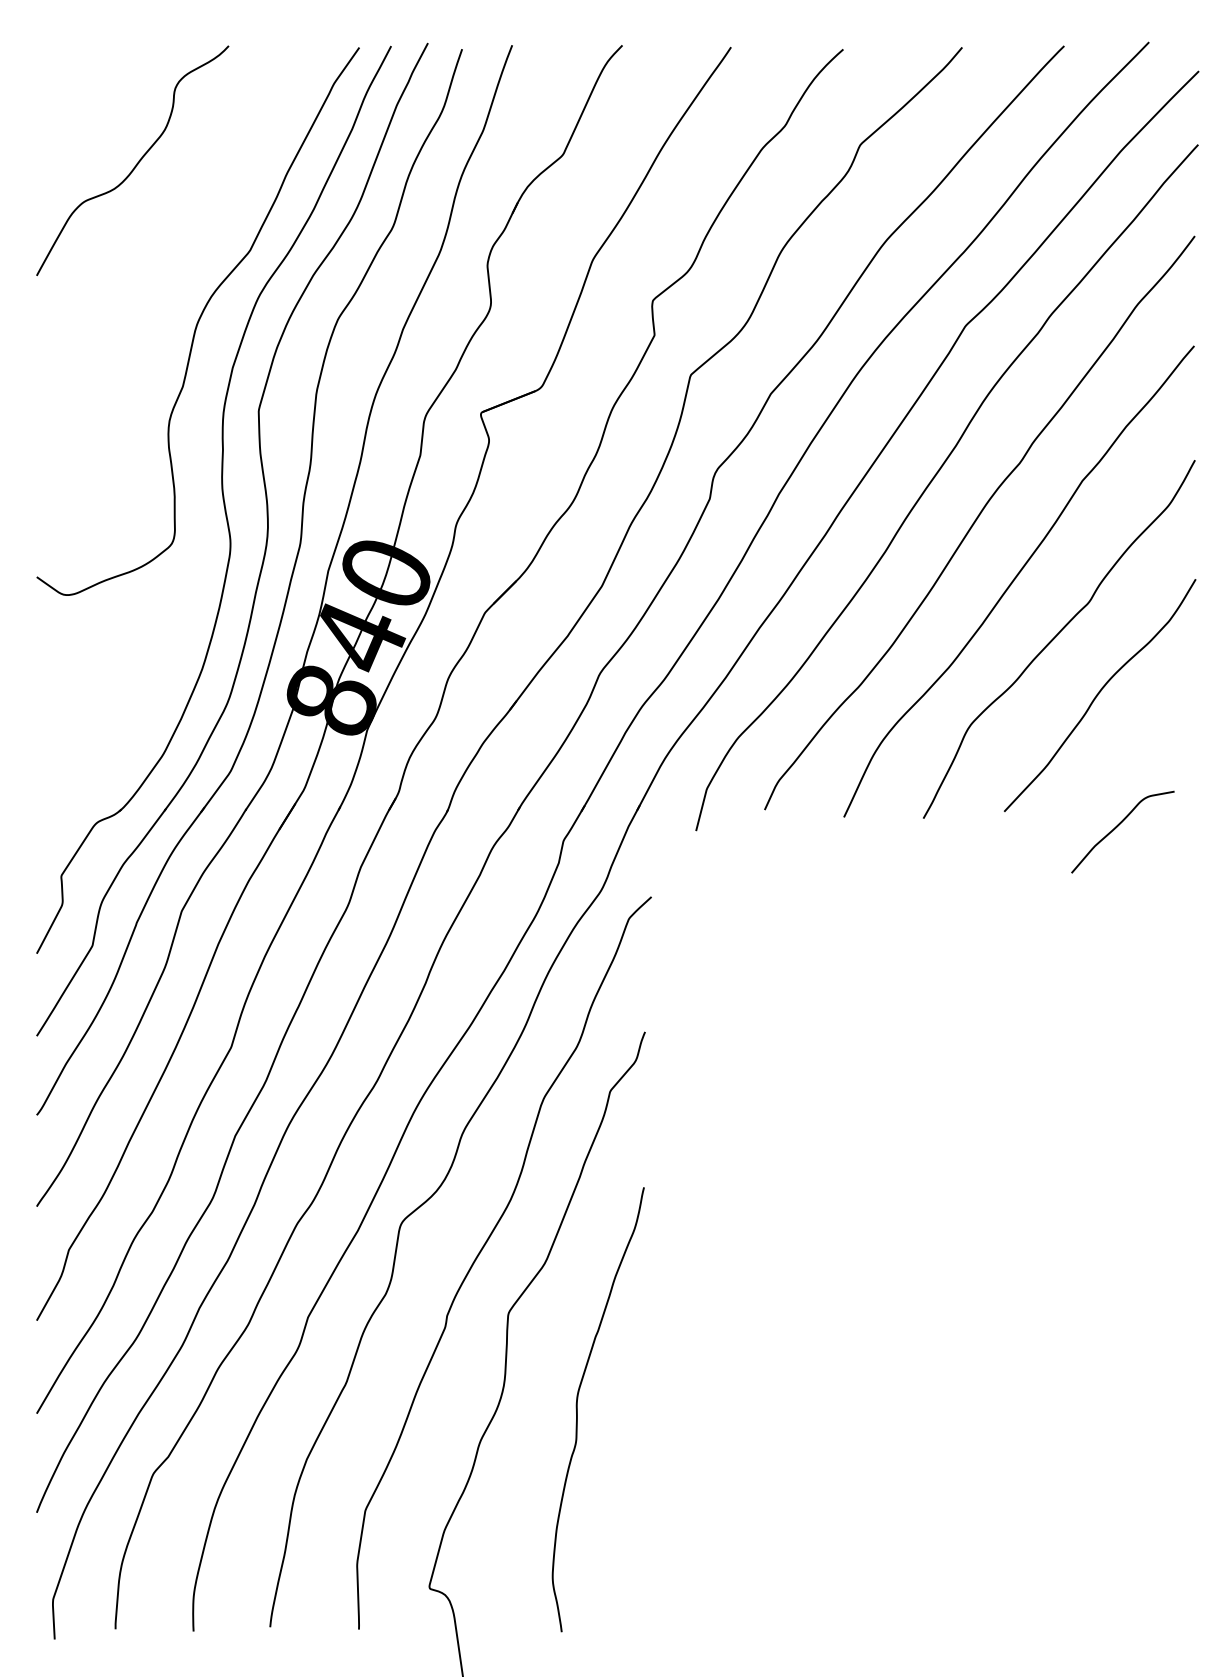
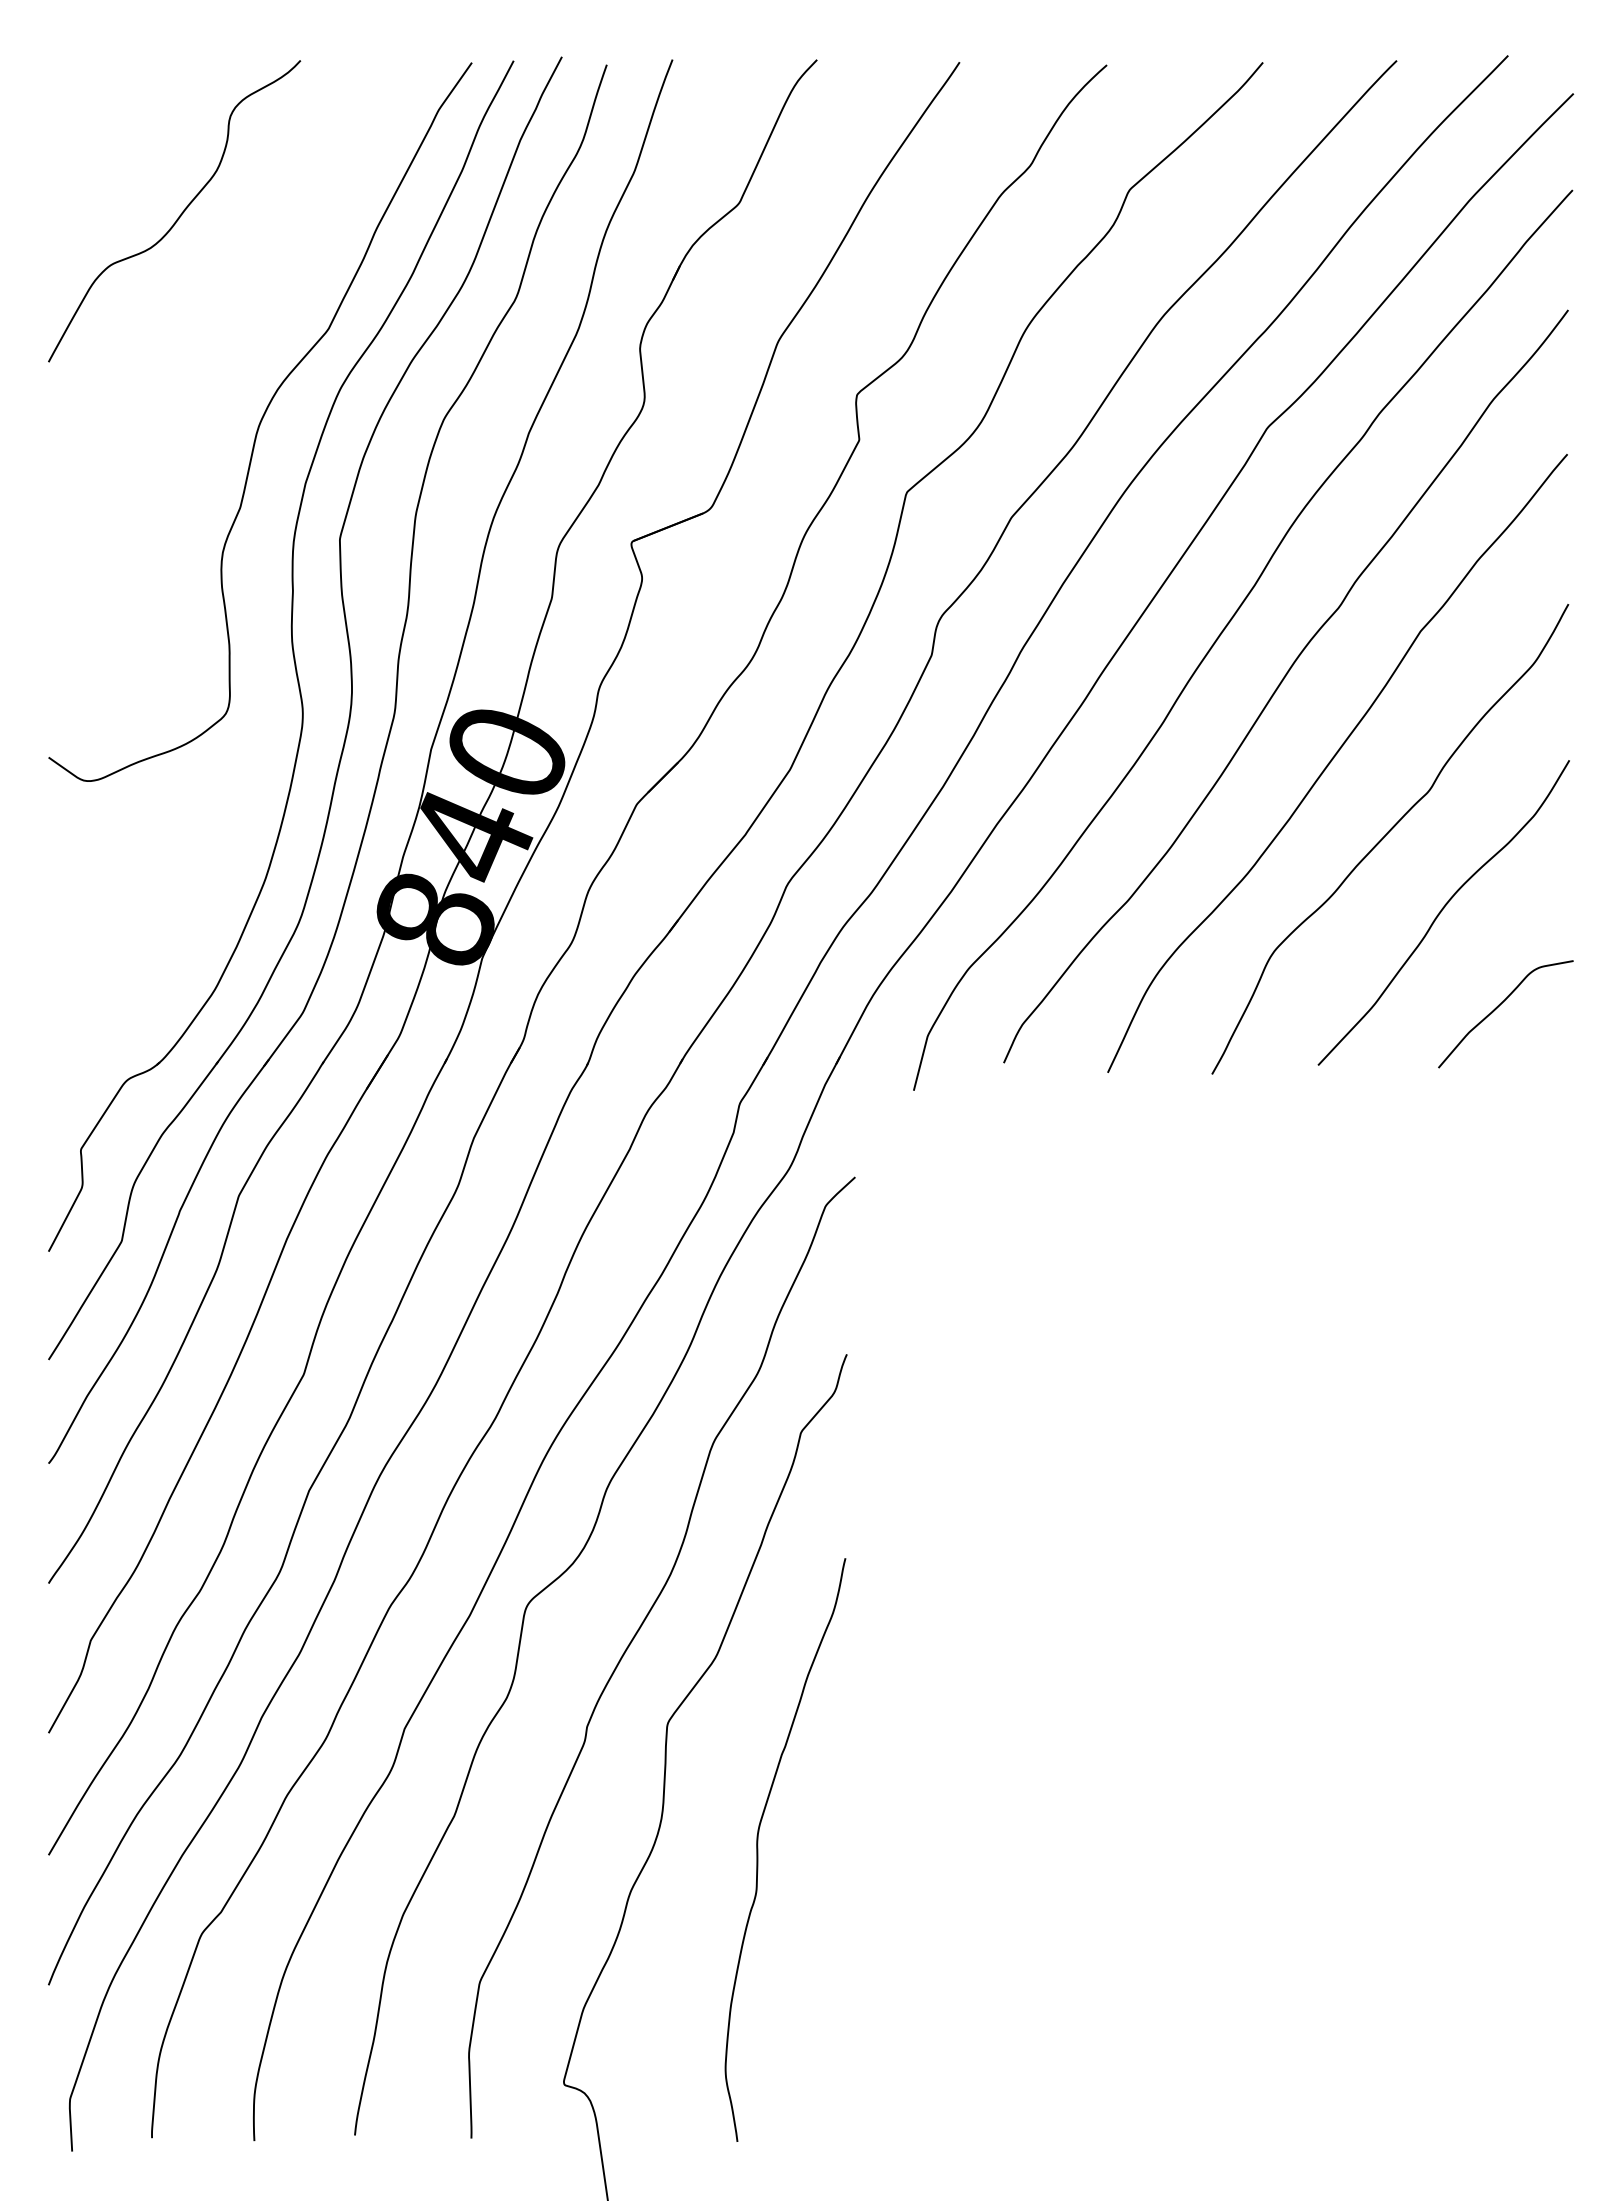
curve: (1117, 827) -> (1498, 1007), moved

